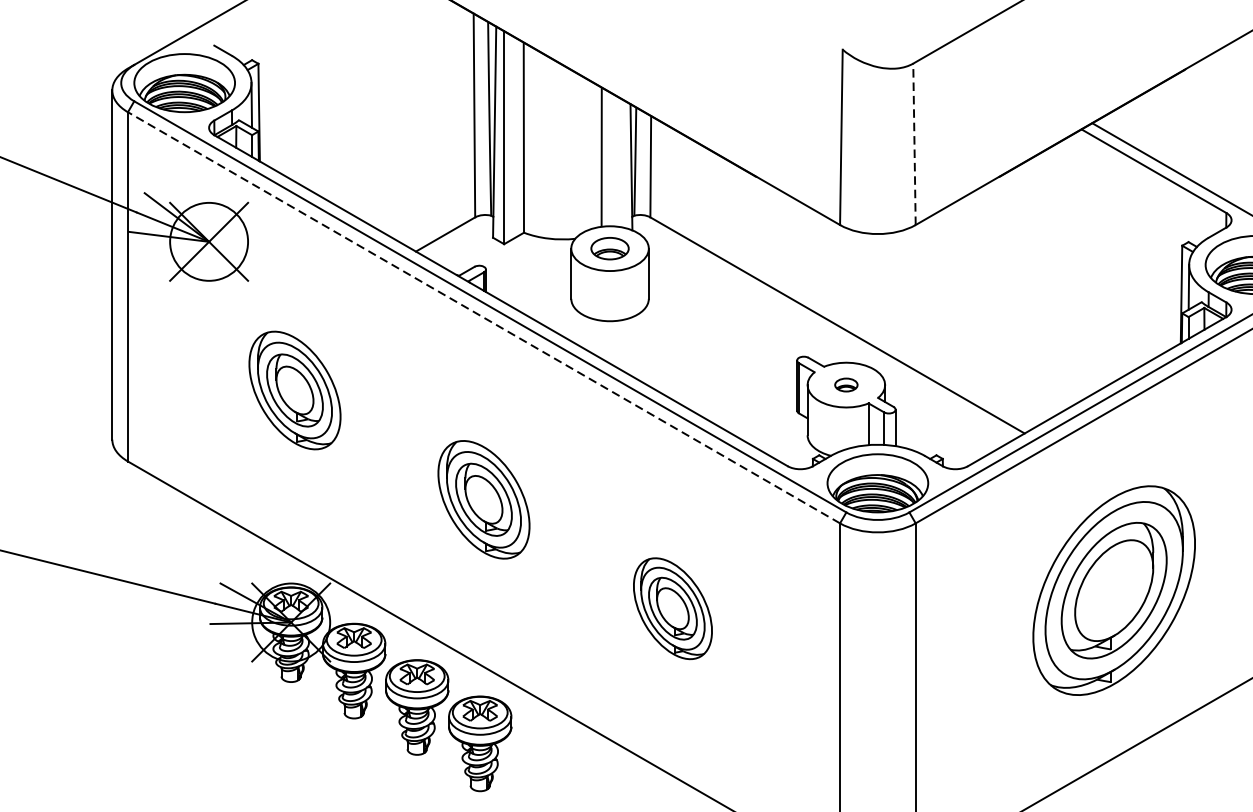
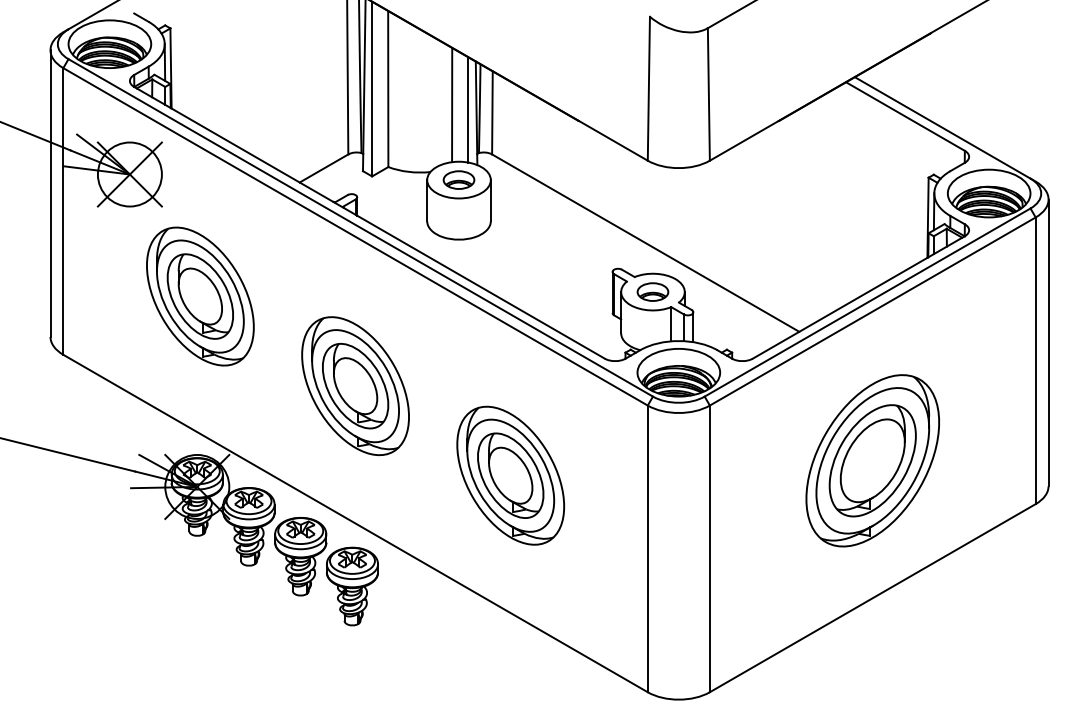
line: (914, 143) -> (708, 93), dashed -> solid
line: (621, 162) -> (468, 109), added
line: (483, 317) -> (355, 236), dashed -> solid
part: (845, 384) -> (652, 291), size x1.67
part: (295, 390) -> (200, 296), size x1.43
part: (483, 500) -> (355, 386), size x1.43
part: (672, 608) -> (510, 475), size x1.67

